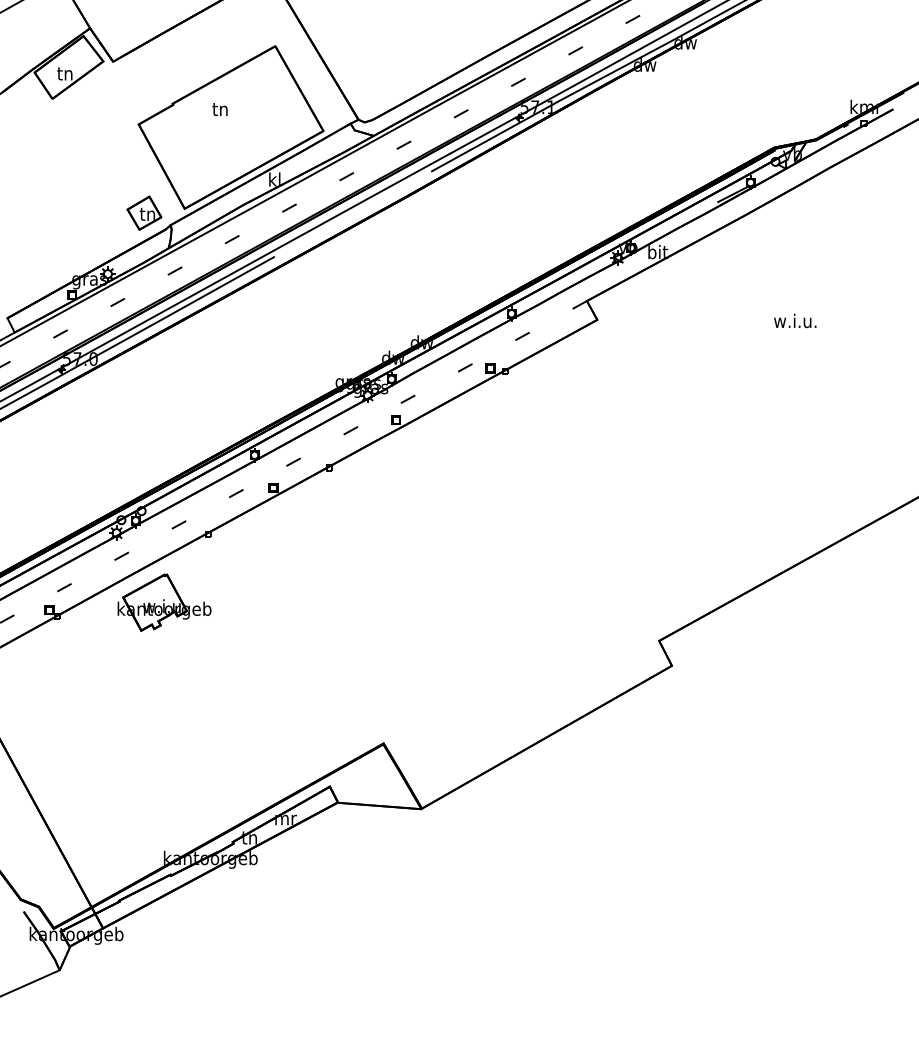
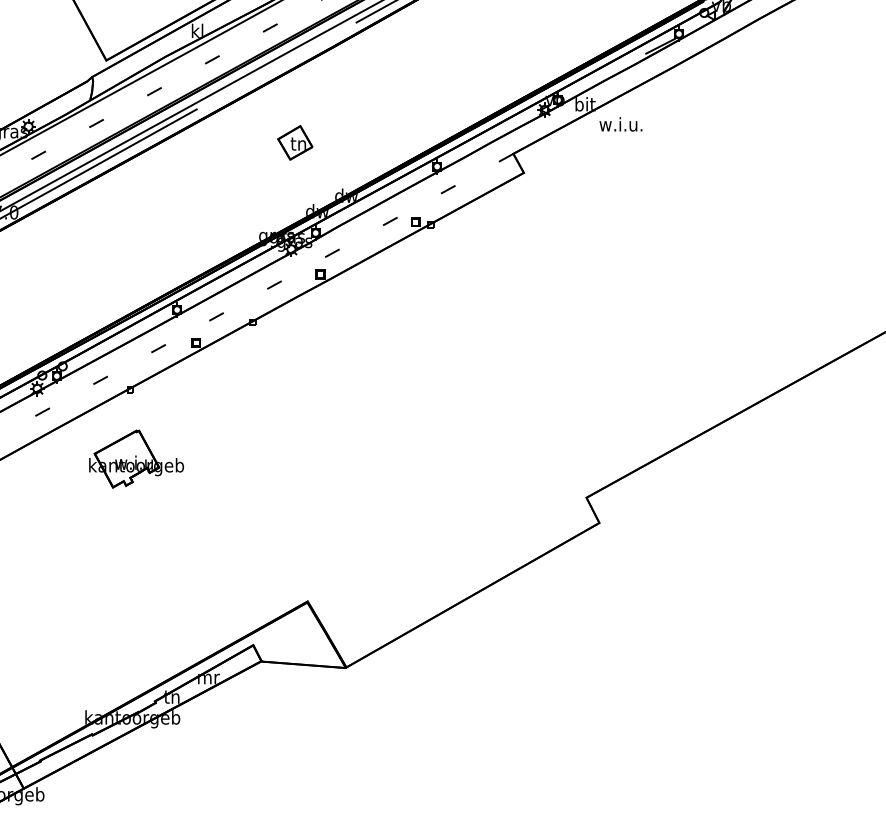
part: (144, 212) -> (295, 142), moved
text: (795, 320) -> (621, 123), moved
part: (164, 602) -> (136, 458), moved

